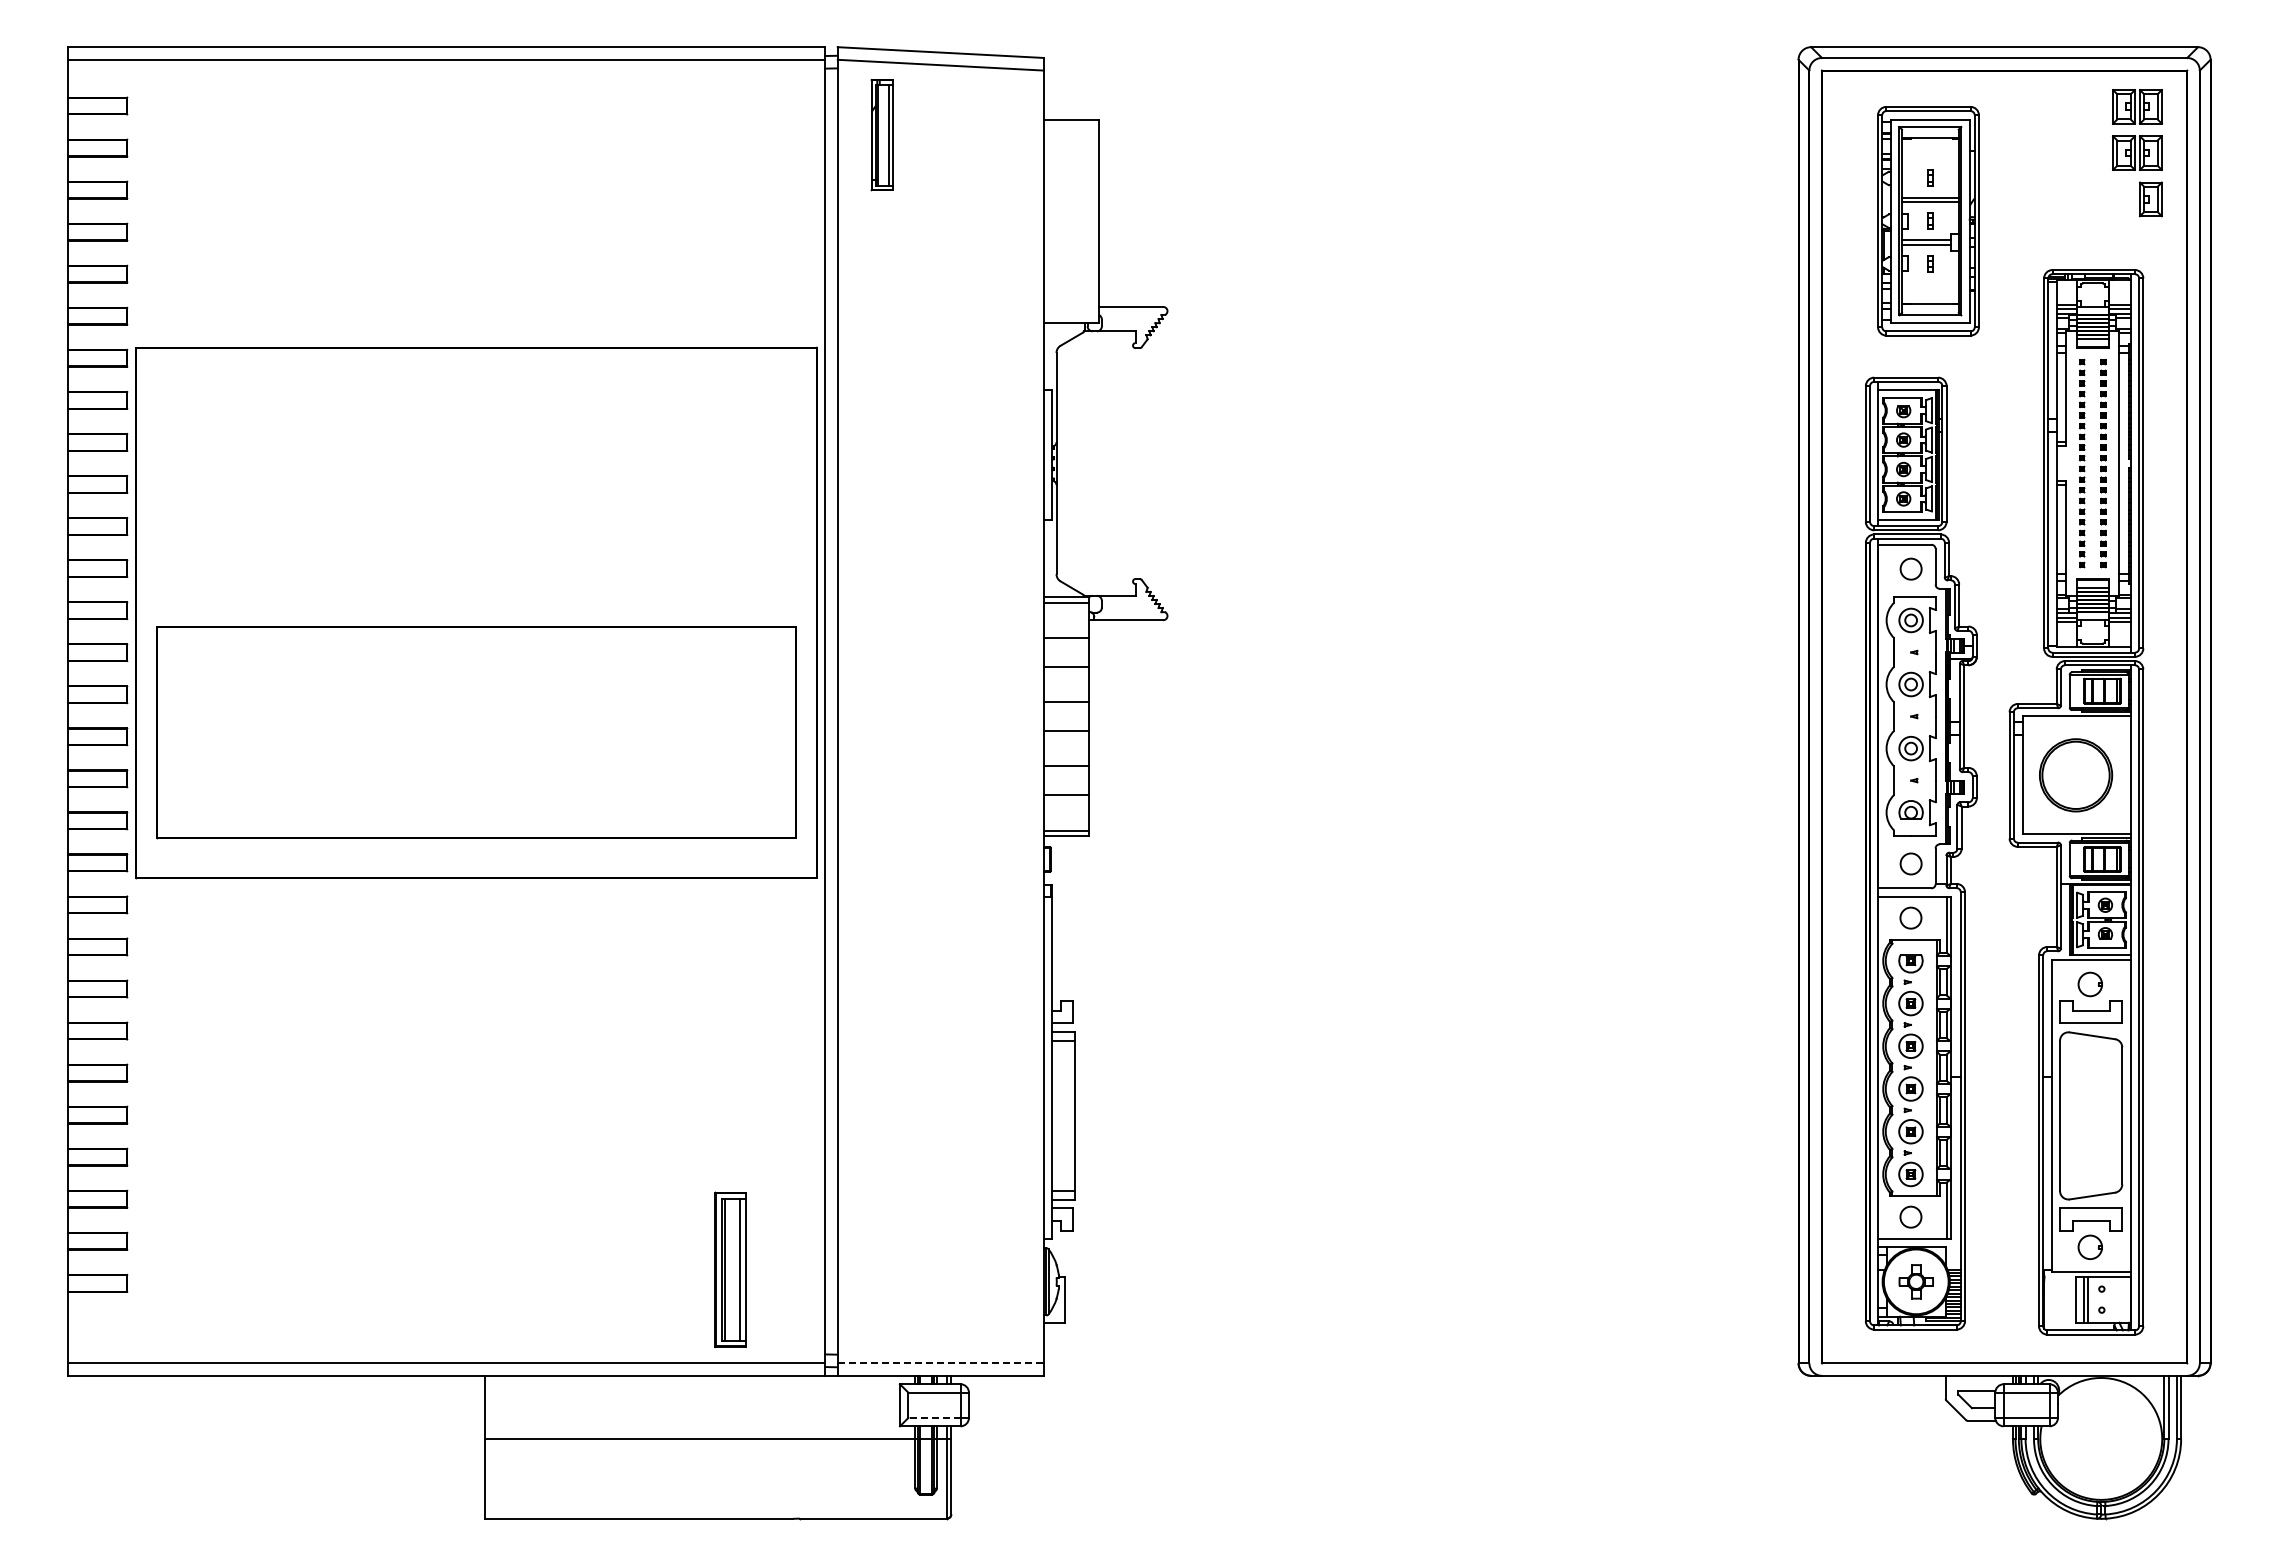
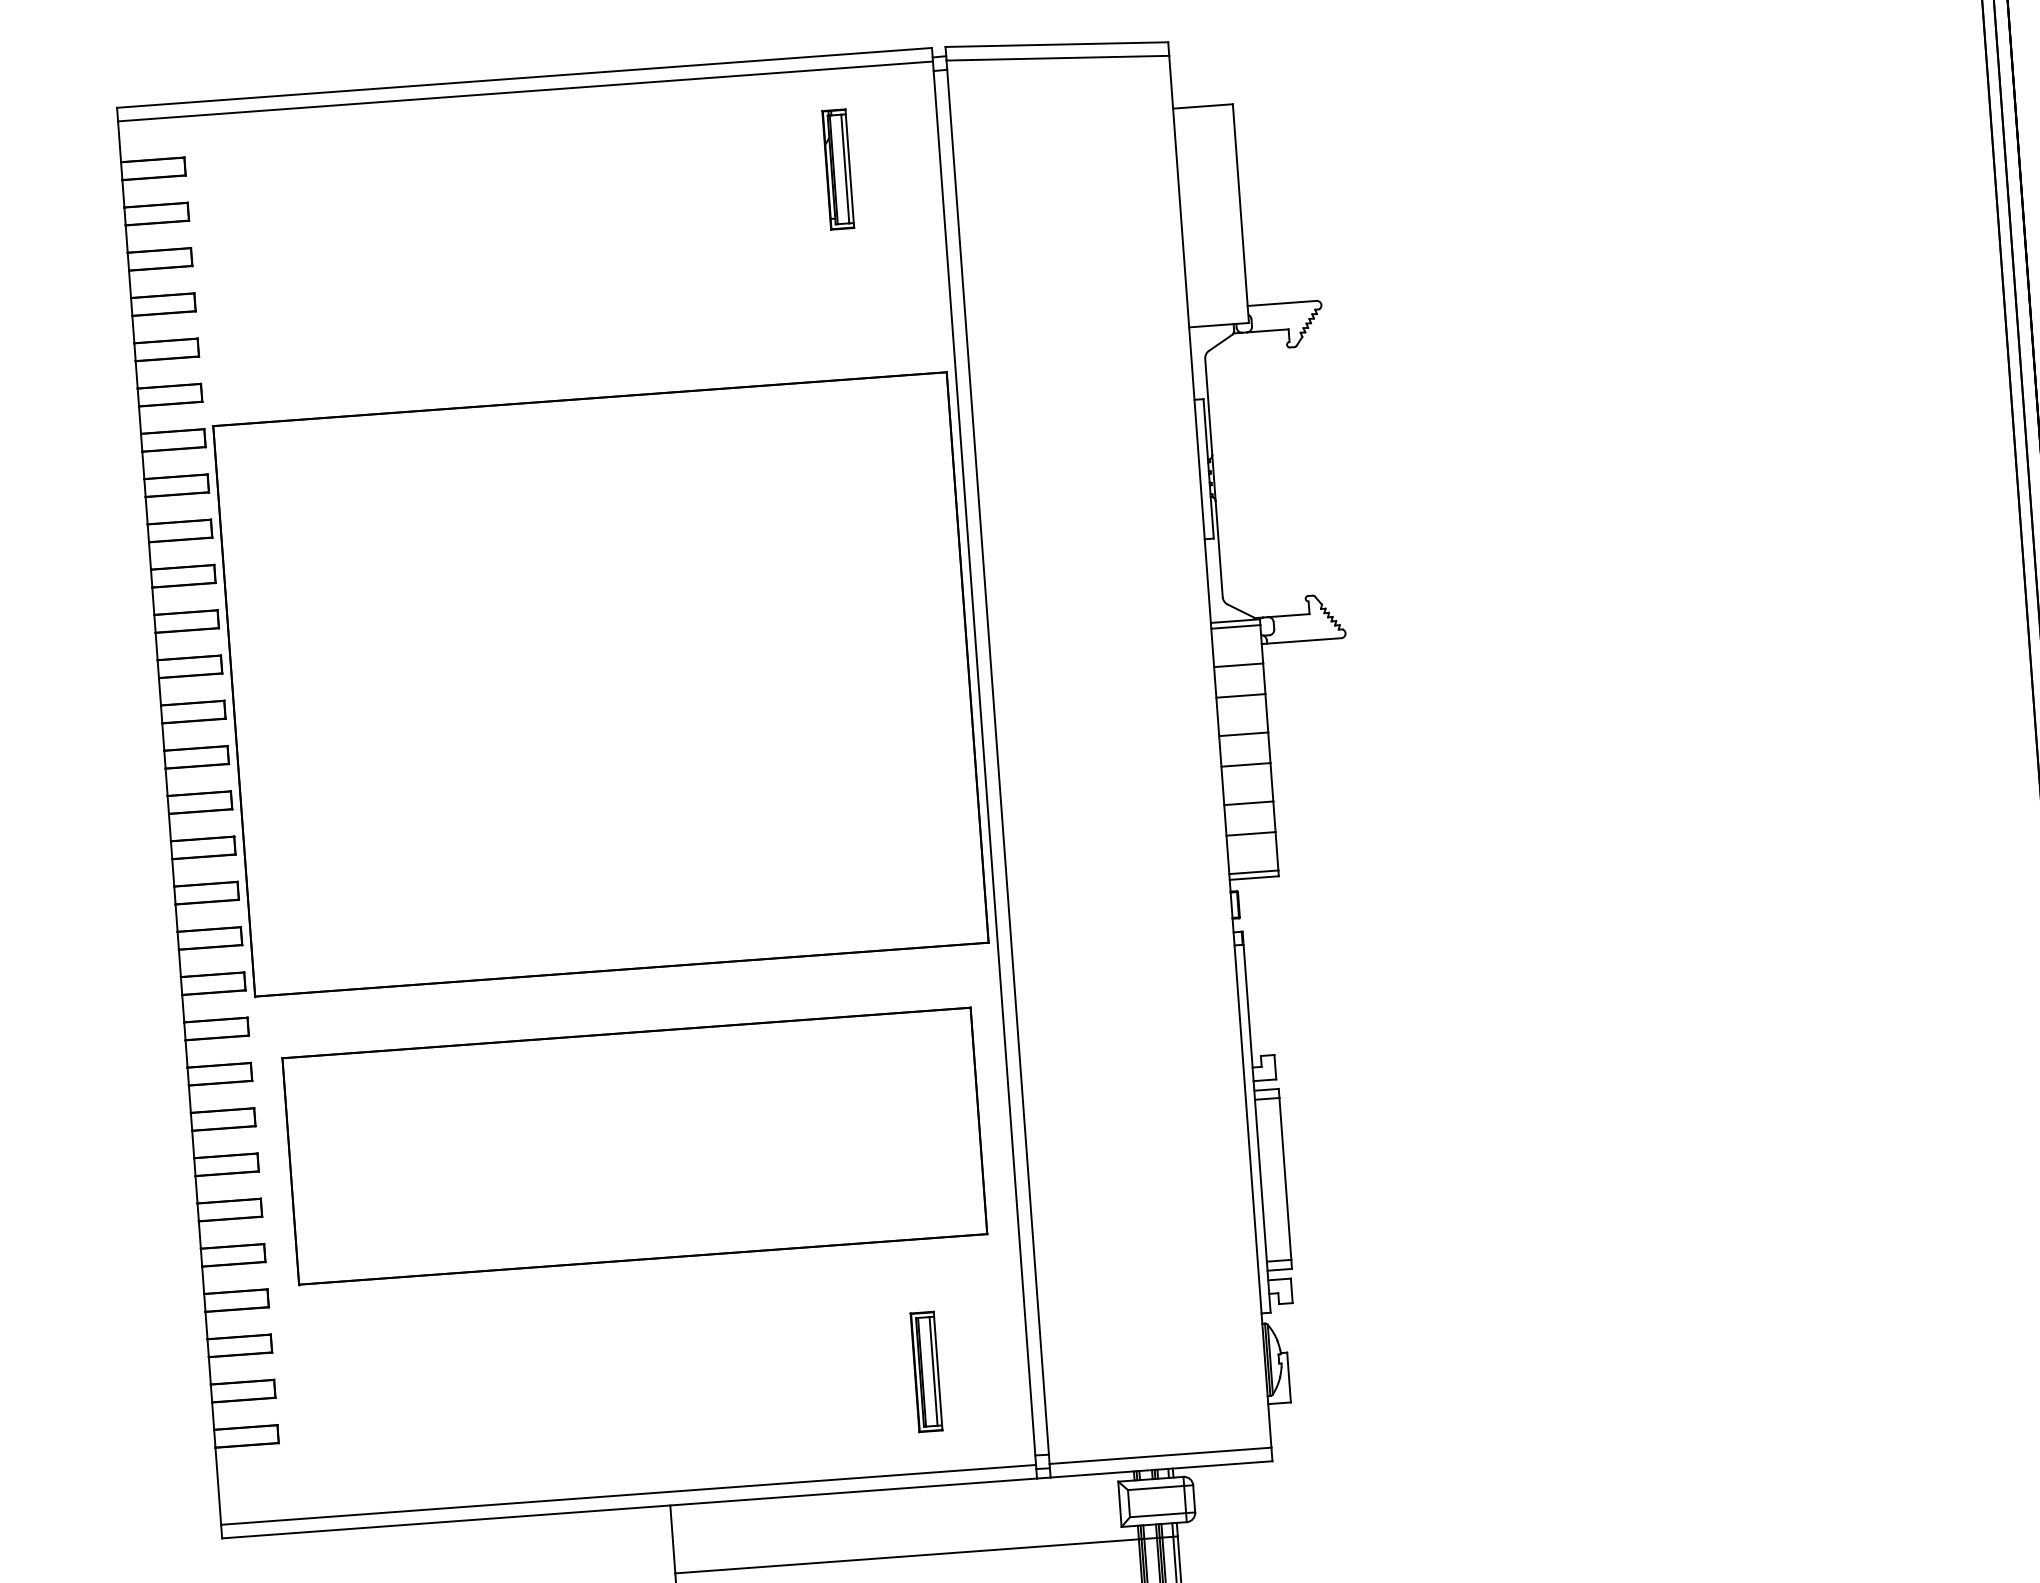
part: (881, 135) -> (837, 169), moved
part: (476, 732) -> (635, 1146), moved
part: (729, 1269) -> (925, 1371), size x0.71
line: (941, 1363) -> (1161, 1456), dashed -> solid
line: (933, 1417) -> (1156, 1514), dashed -> solid

